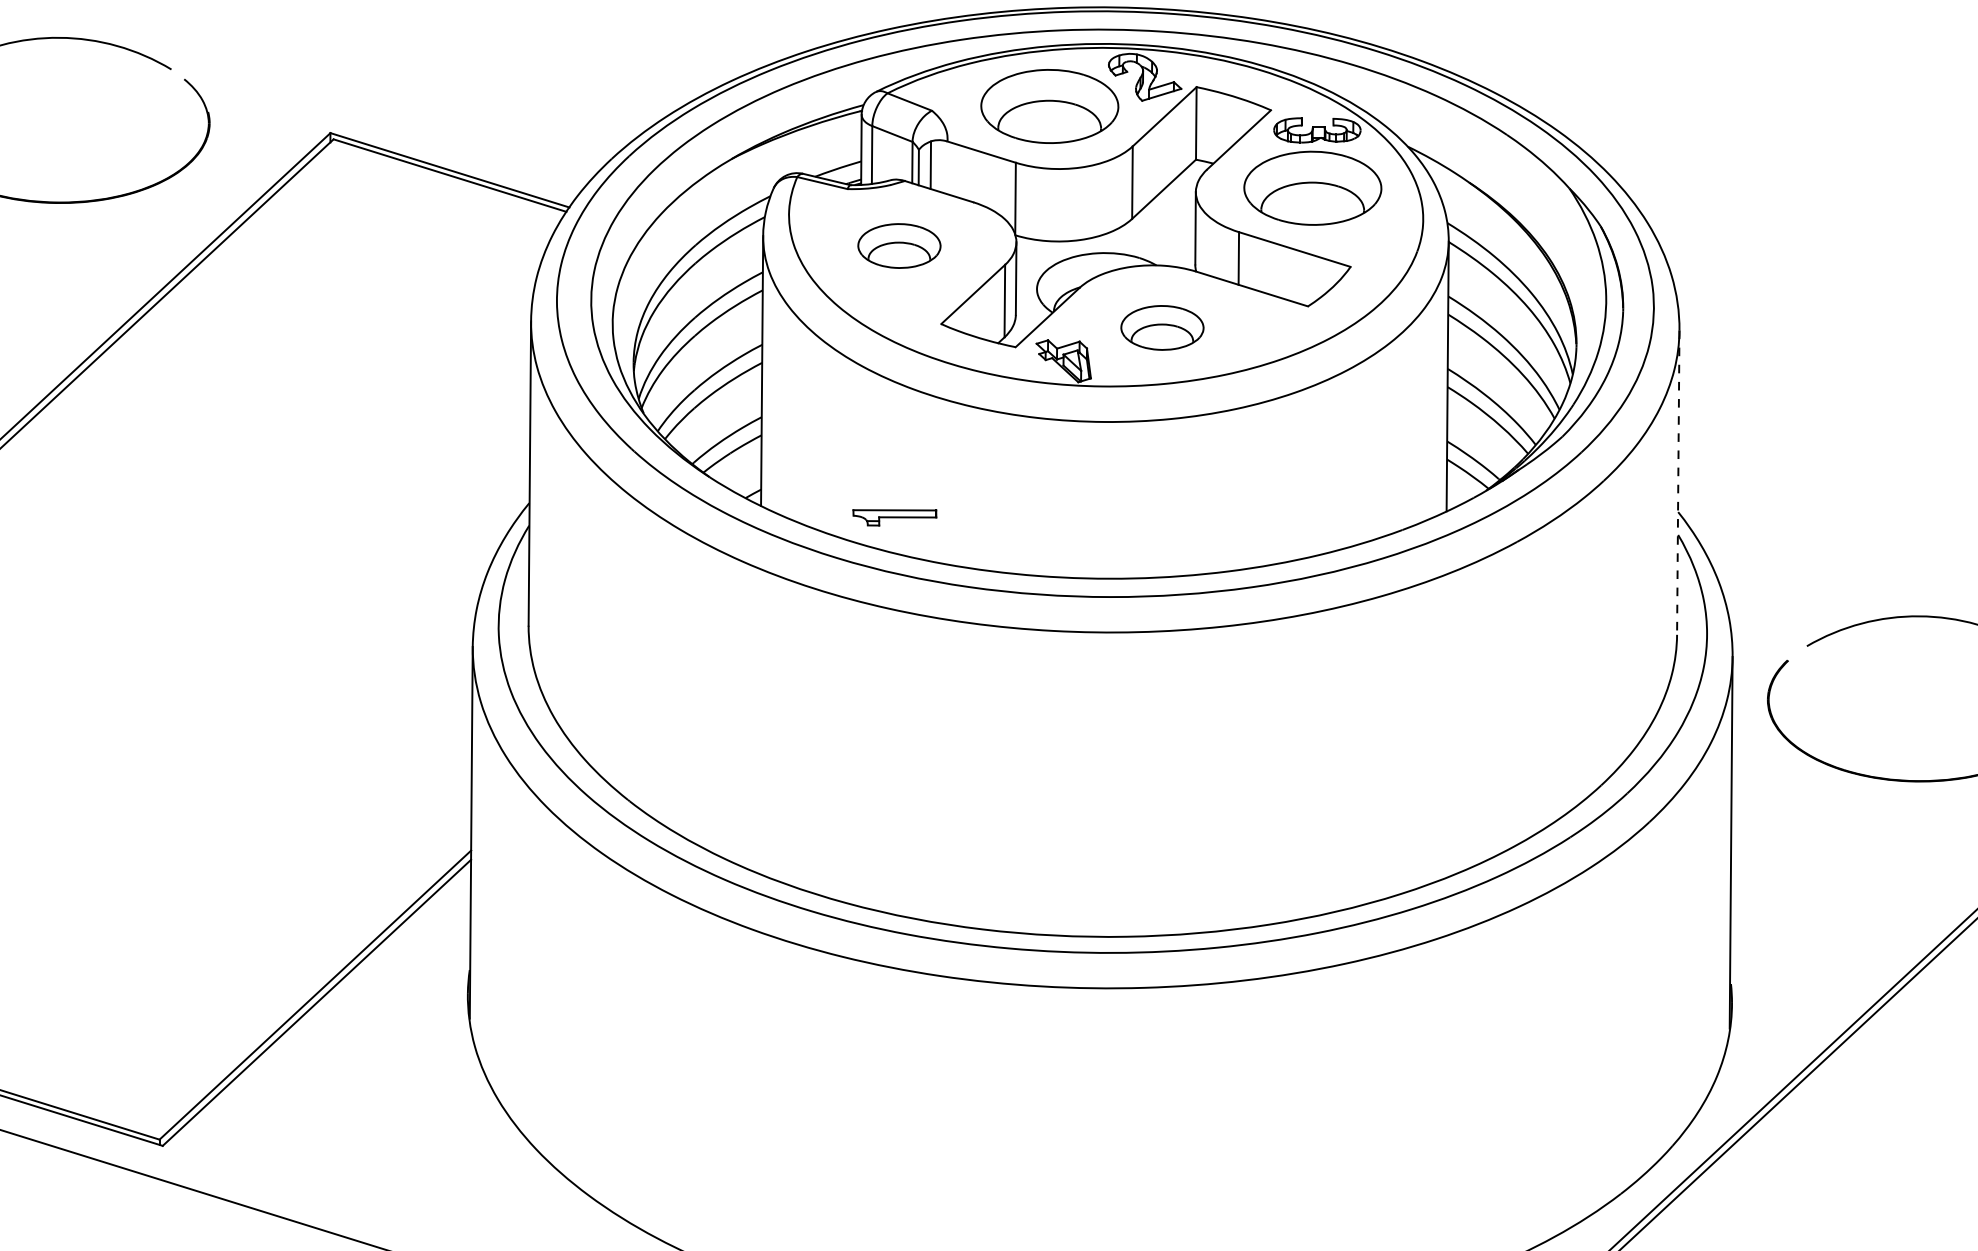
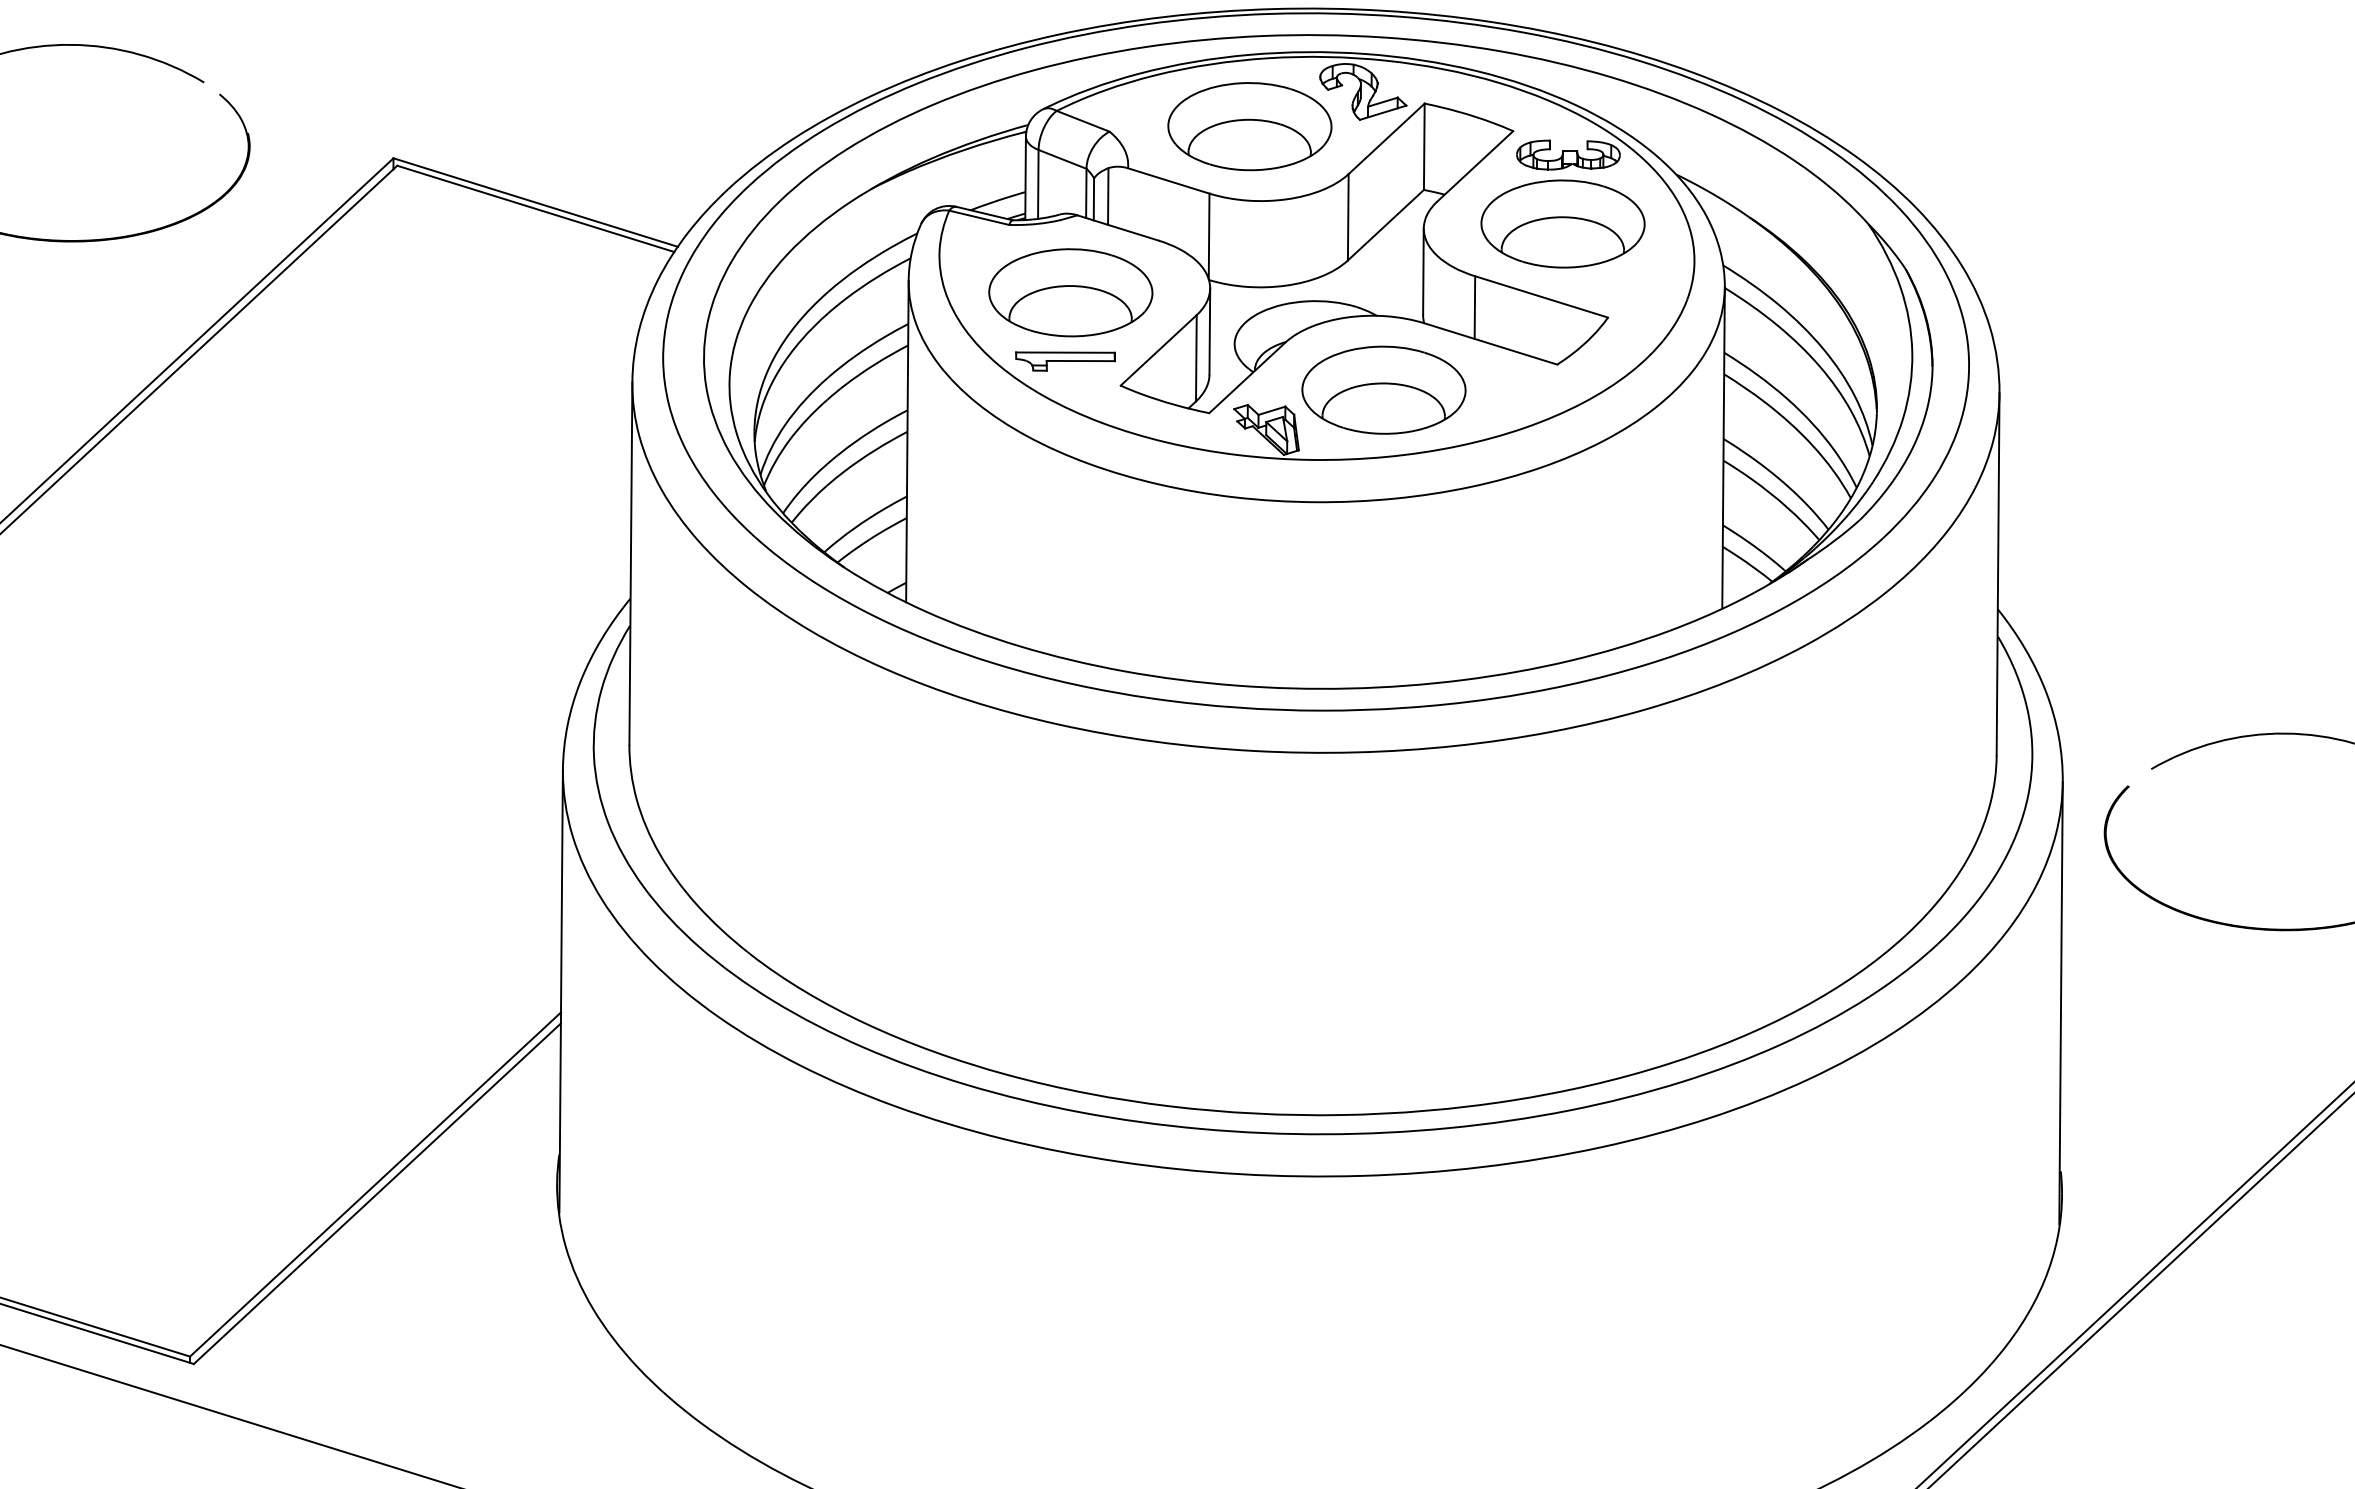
part: (899, 245) -> (1070, 292), size x1.67
part: (1162, 327) -> (1384, 389), size x1.67
line: (1678, 483) -> (1998, 575), dashed -> solid
part: (894, 517) -> (1064, 361), moved

